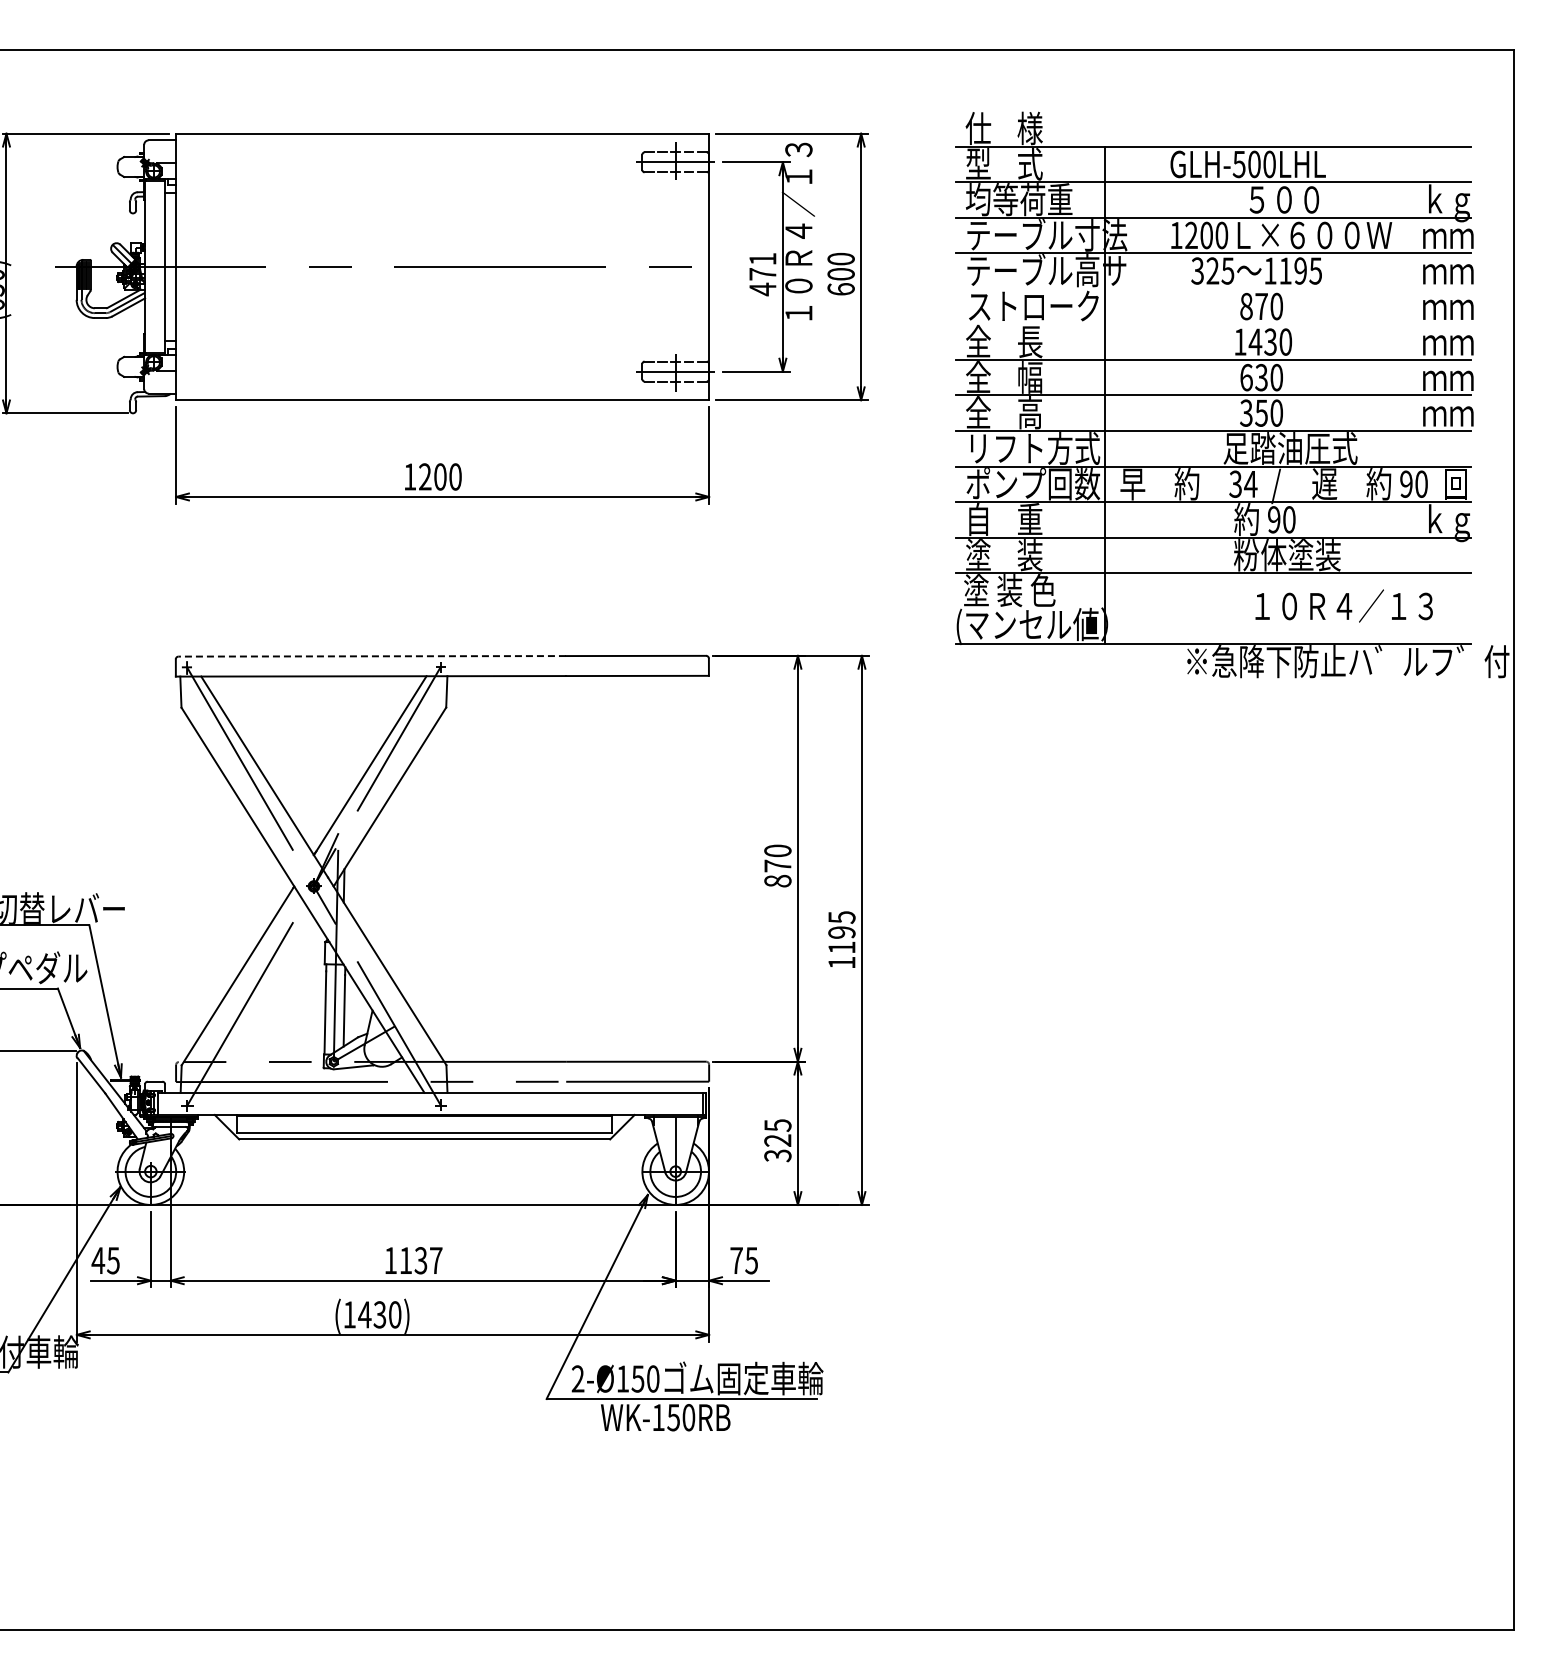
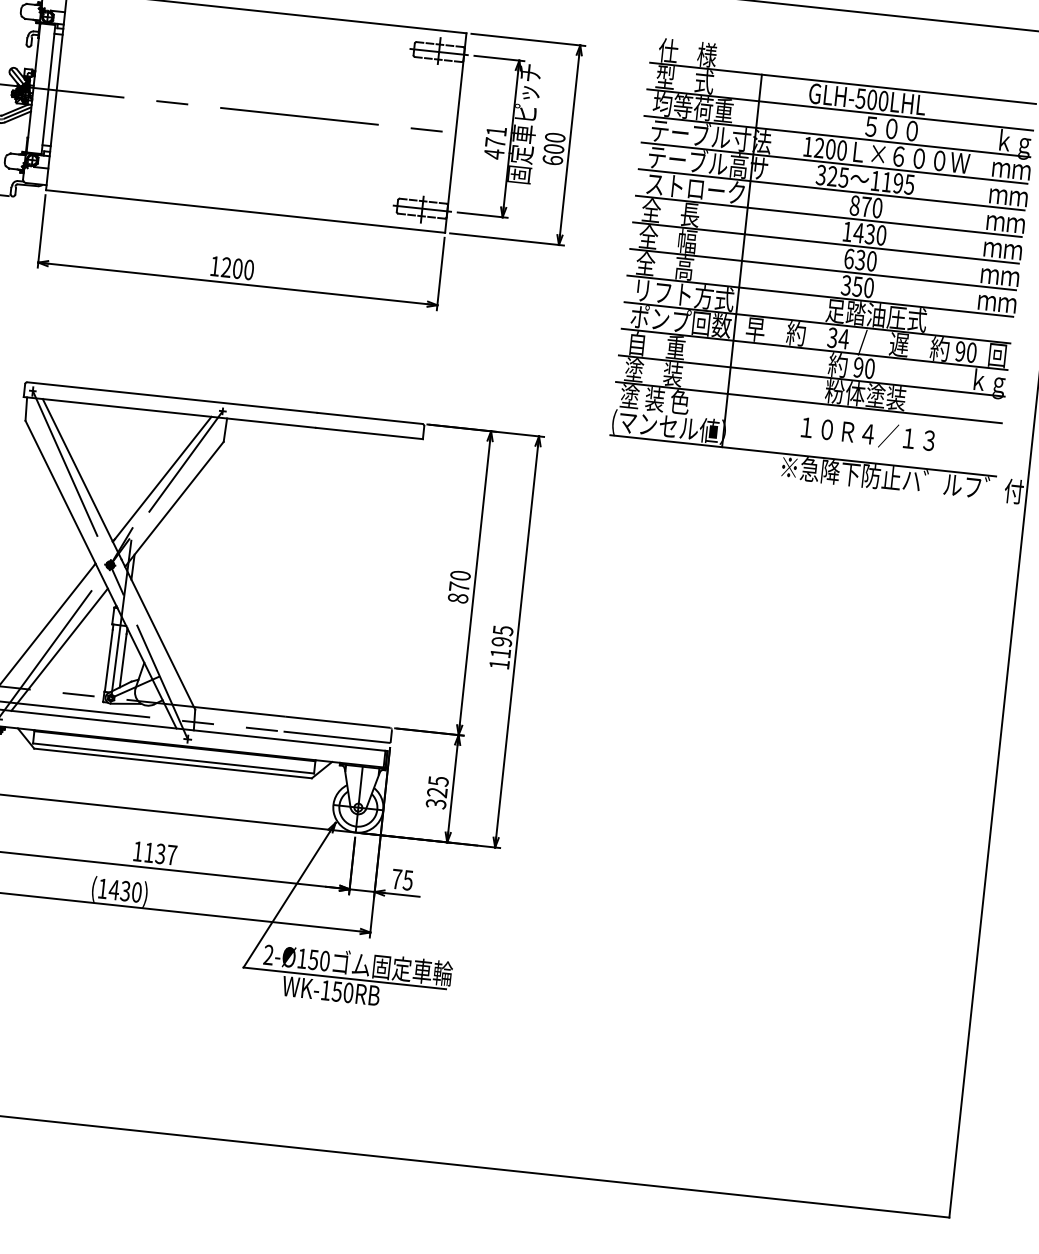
text: (798, 233) -> (525, 115), １０Ｒ４／１３ -> 固定車ピッチ
line: (1213, 288) -> (831, 189), added
line: (1213, 324) -> (828, 216), added
text: (1343, 605) -> (867, 433), moved
line: (372, 656) -> (172, 397), dashed -> solid
line: (258, 1004) -> (59, 649), added

